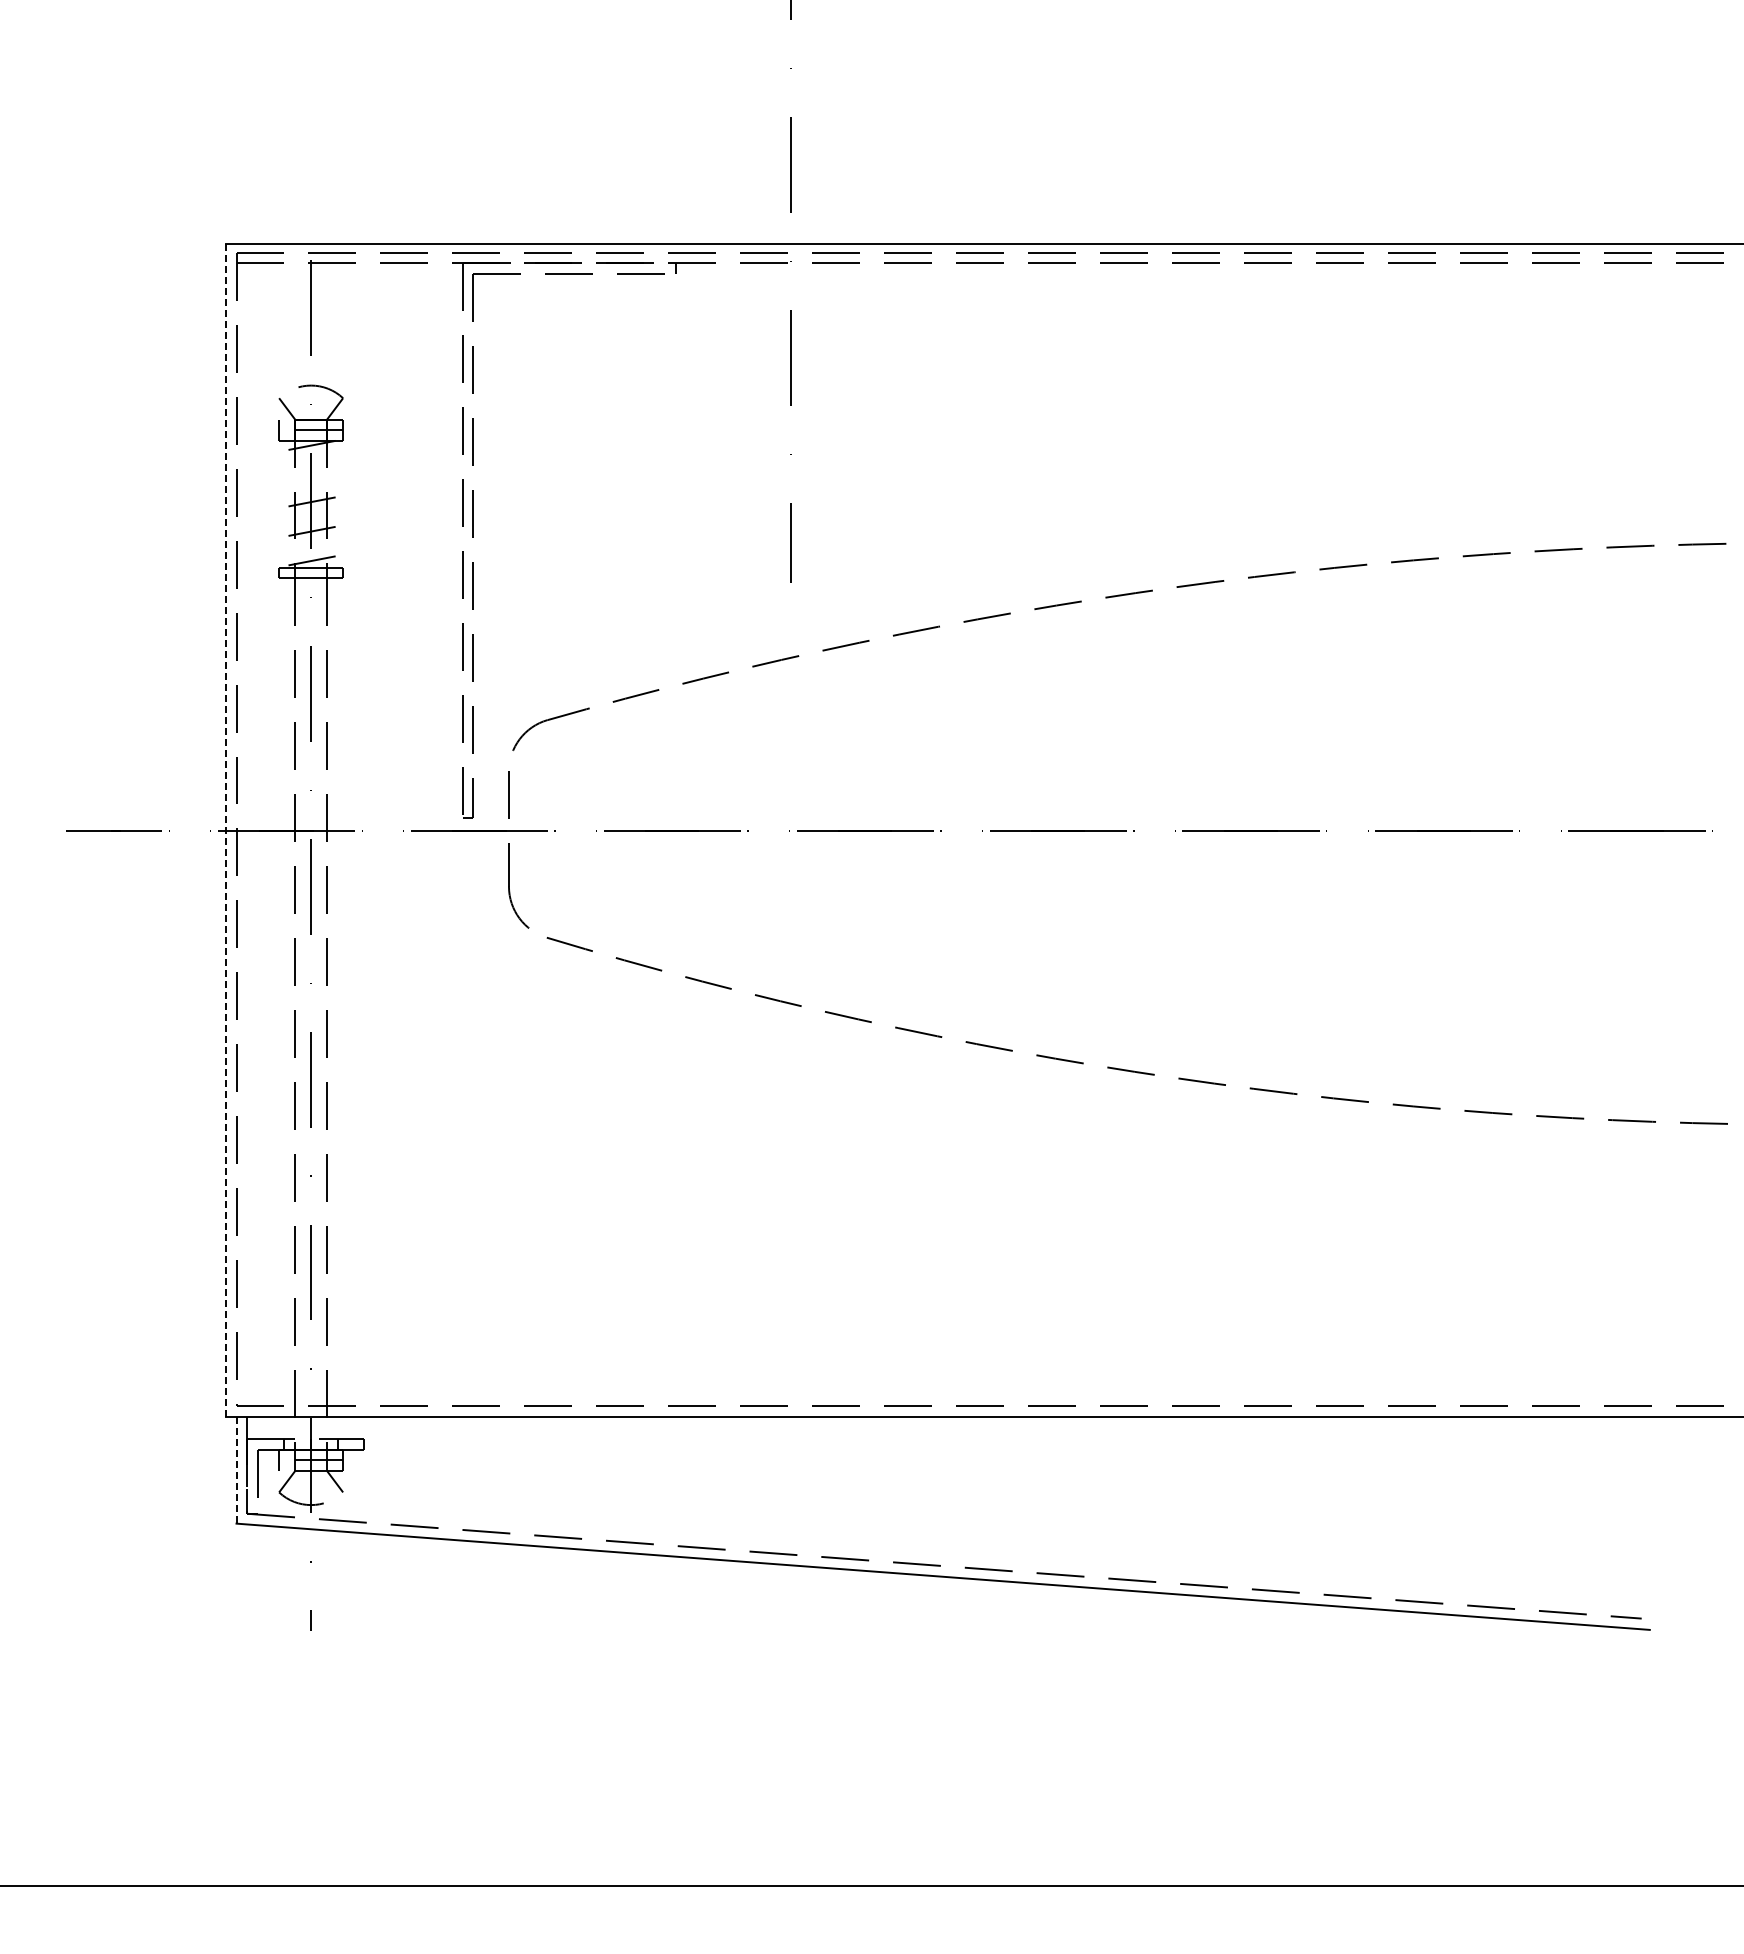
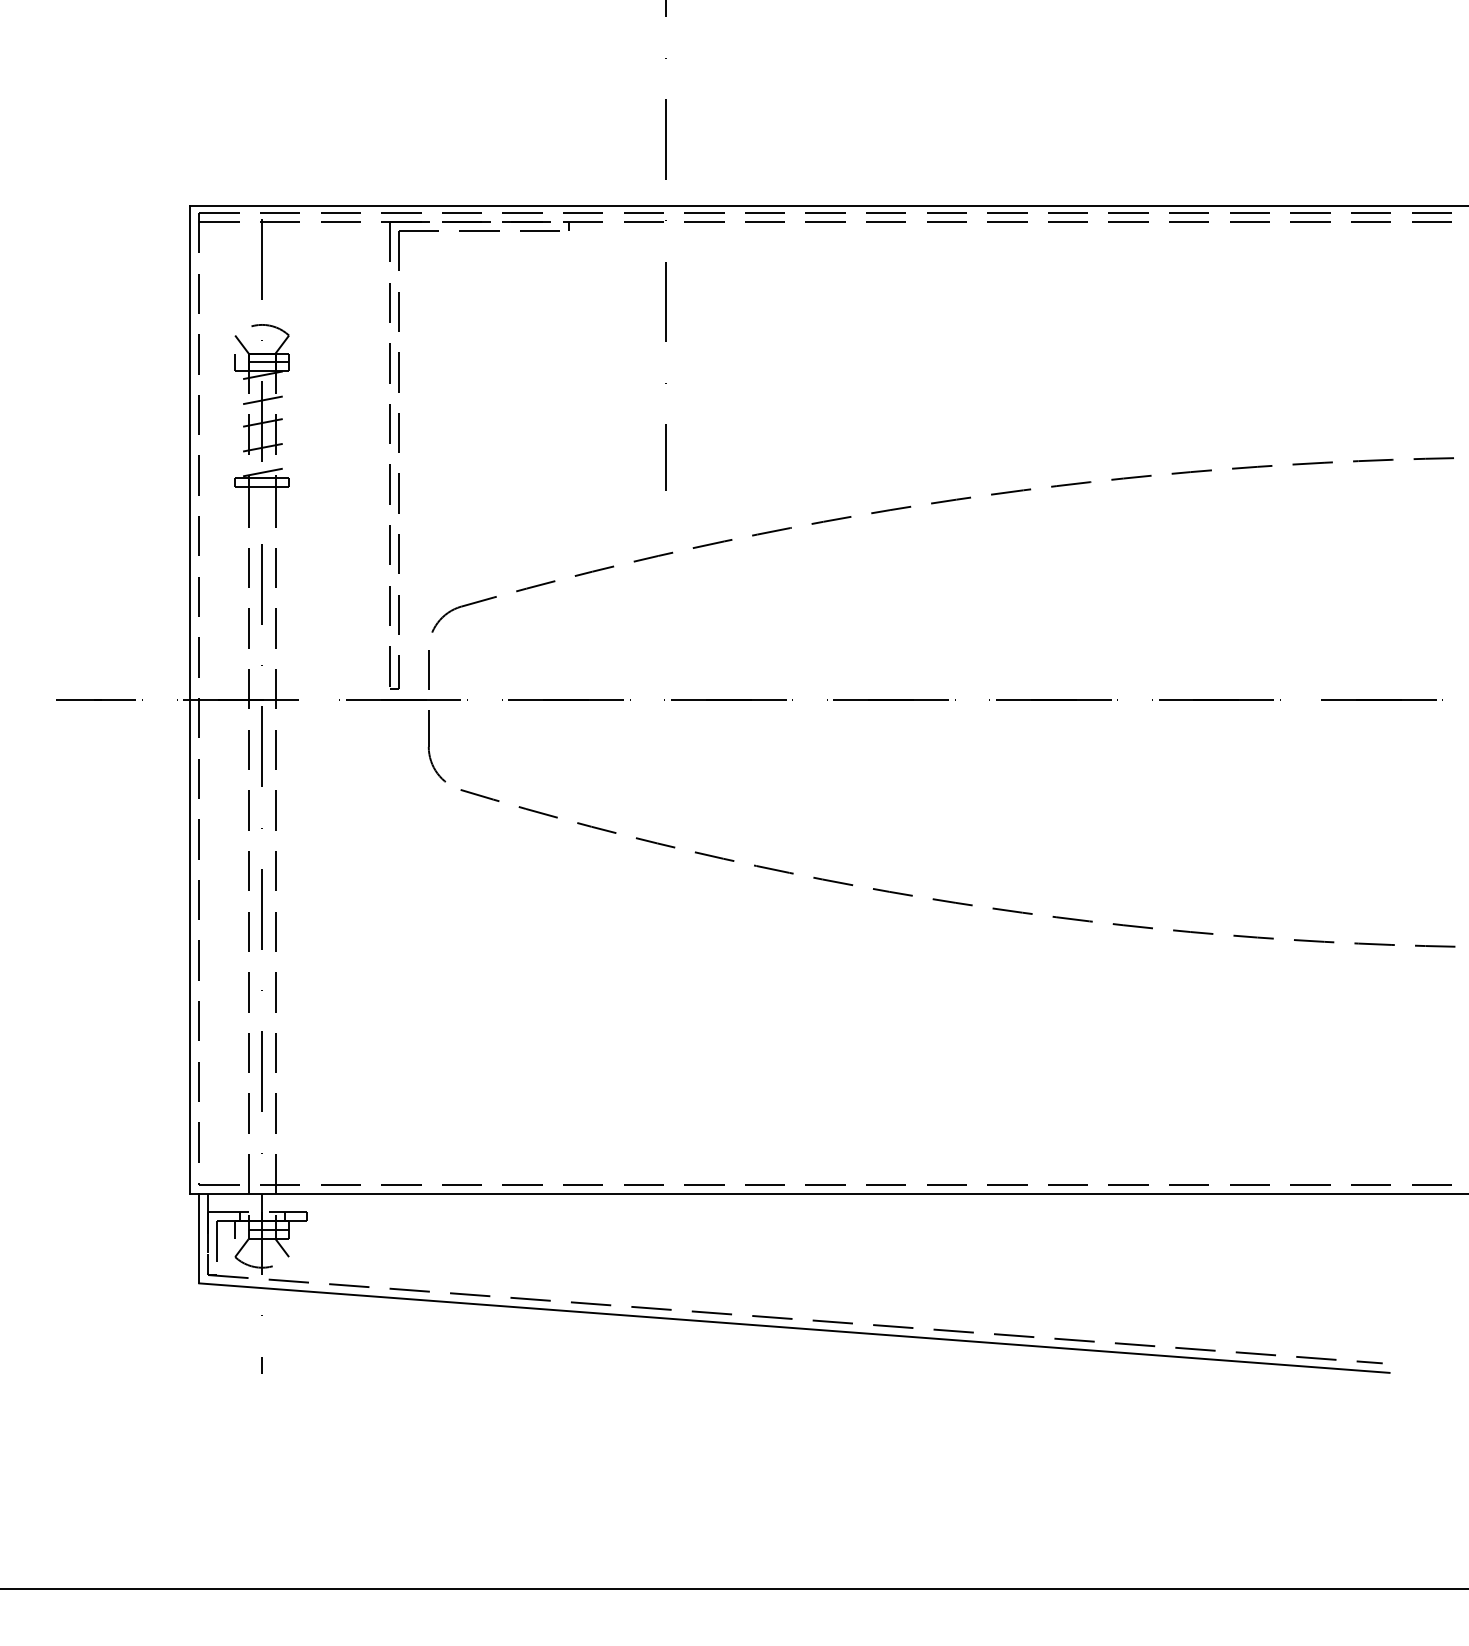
line: (310, 475) -> (261, 400), added
line: (225, 831) -> (190, 700), dashed -> solid
line: (236, 1470) -> (199, 1238), dashed -> solid

